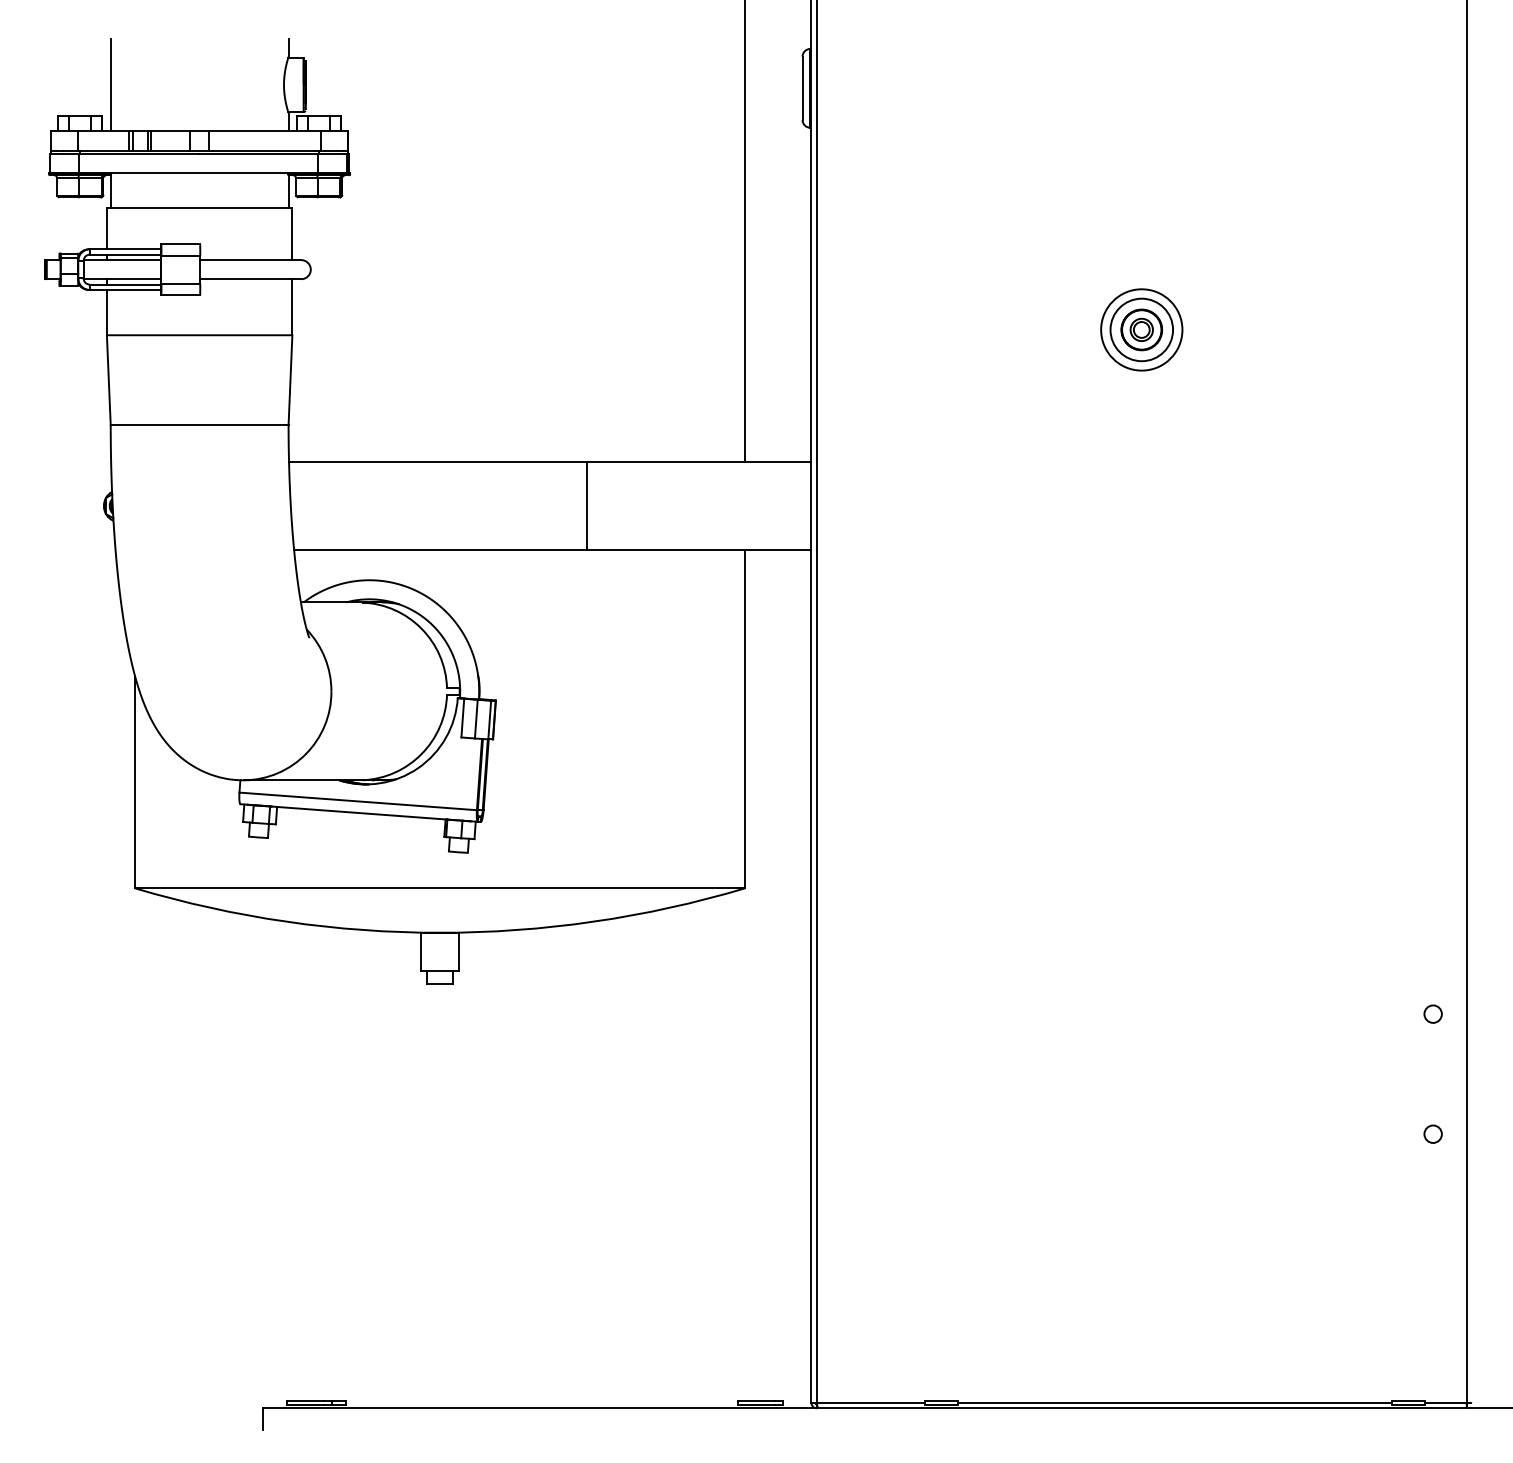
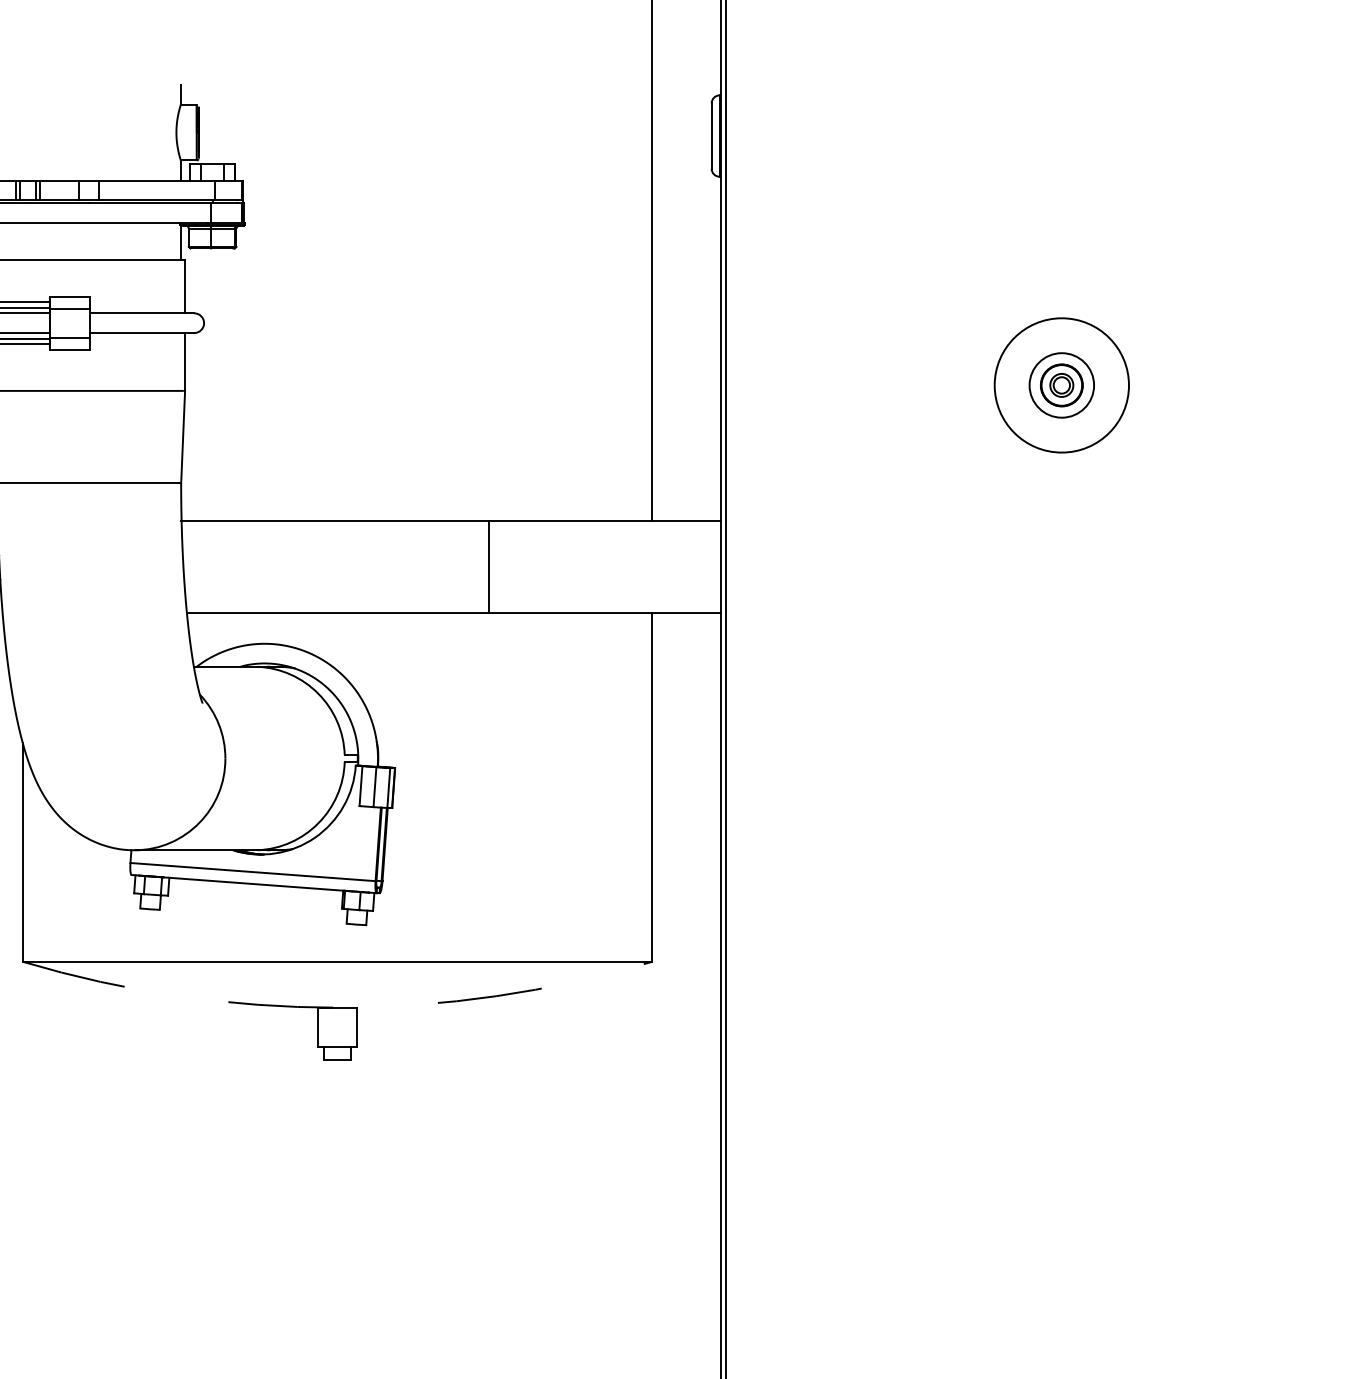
circle: (1141, 329) -> (1061, 384), size x1.6
arc: (440, 932) -> (337, 1007), solid -> dashed

